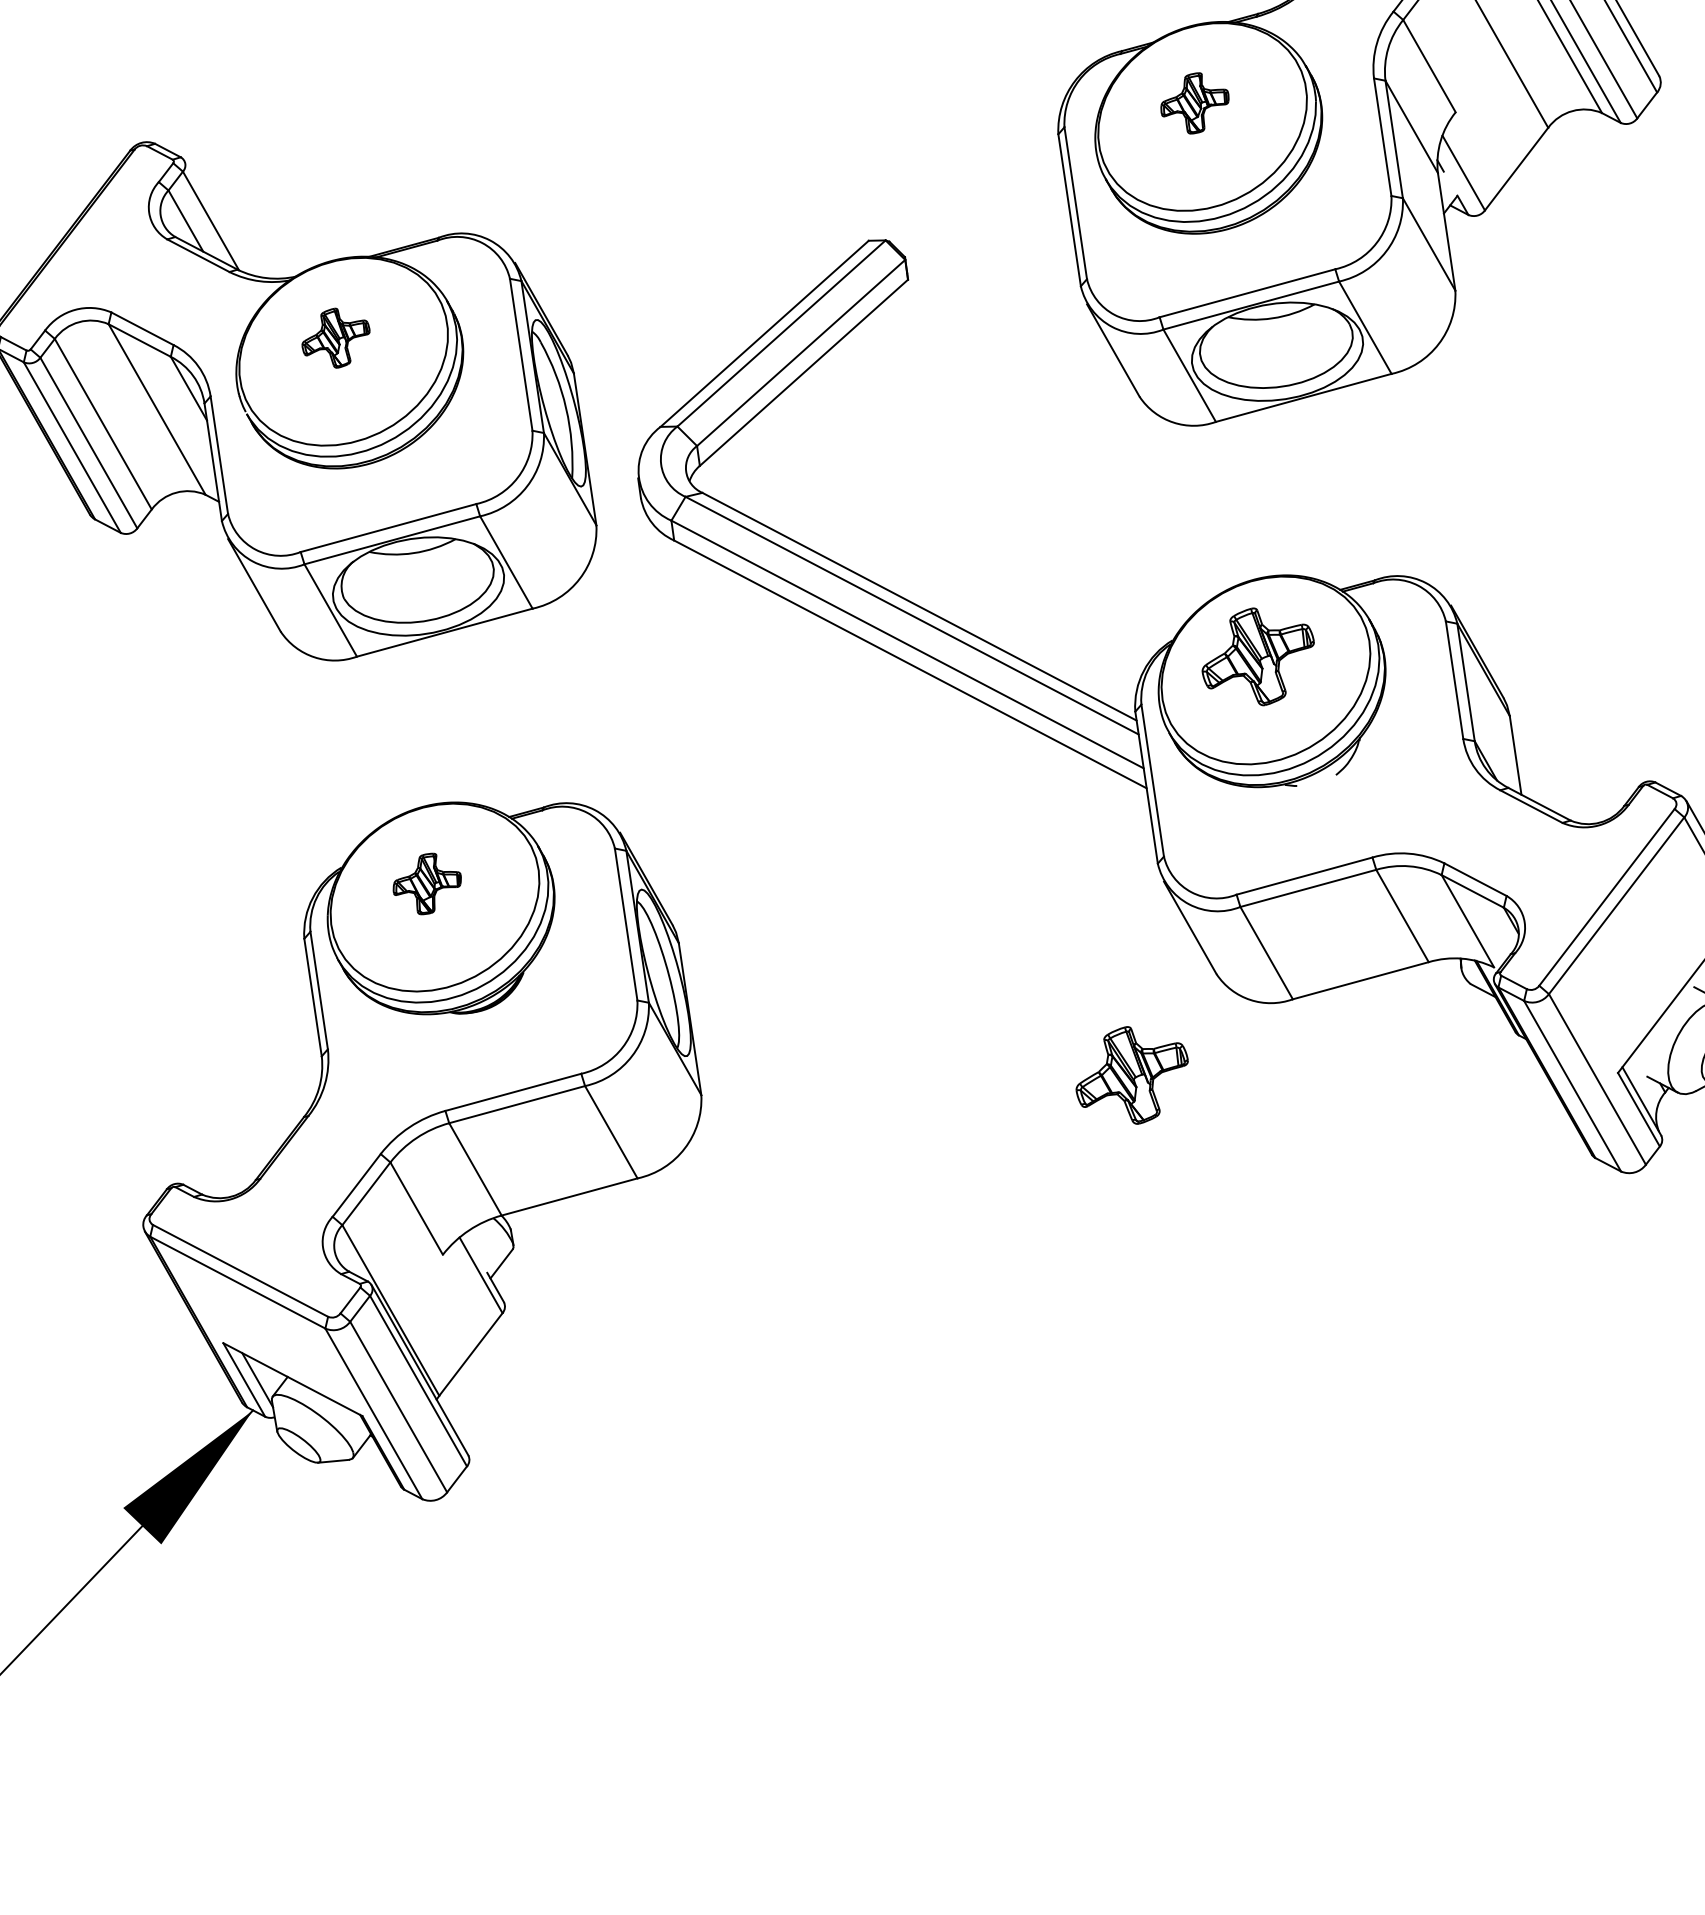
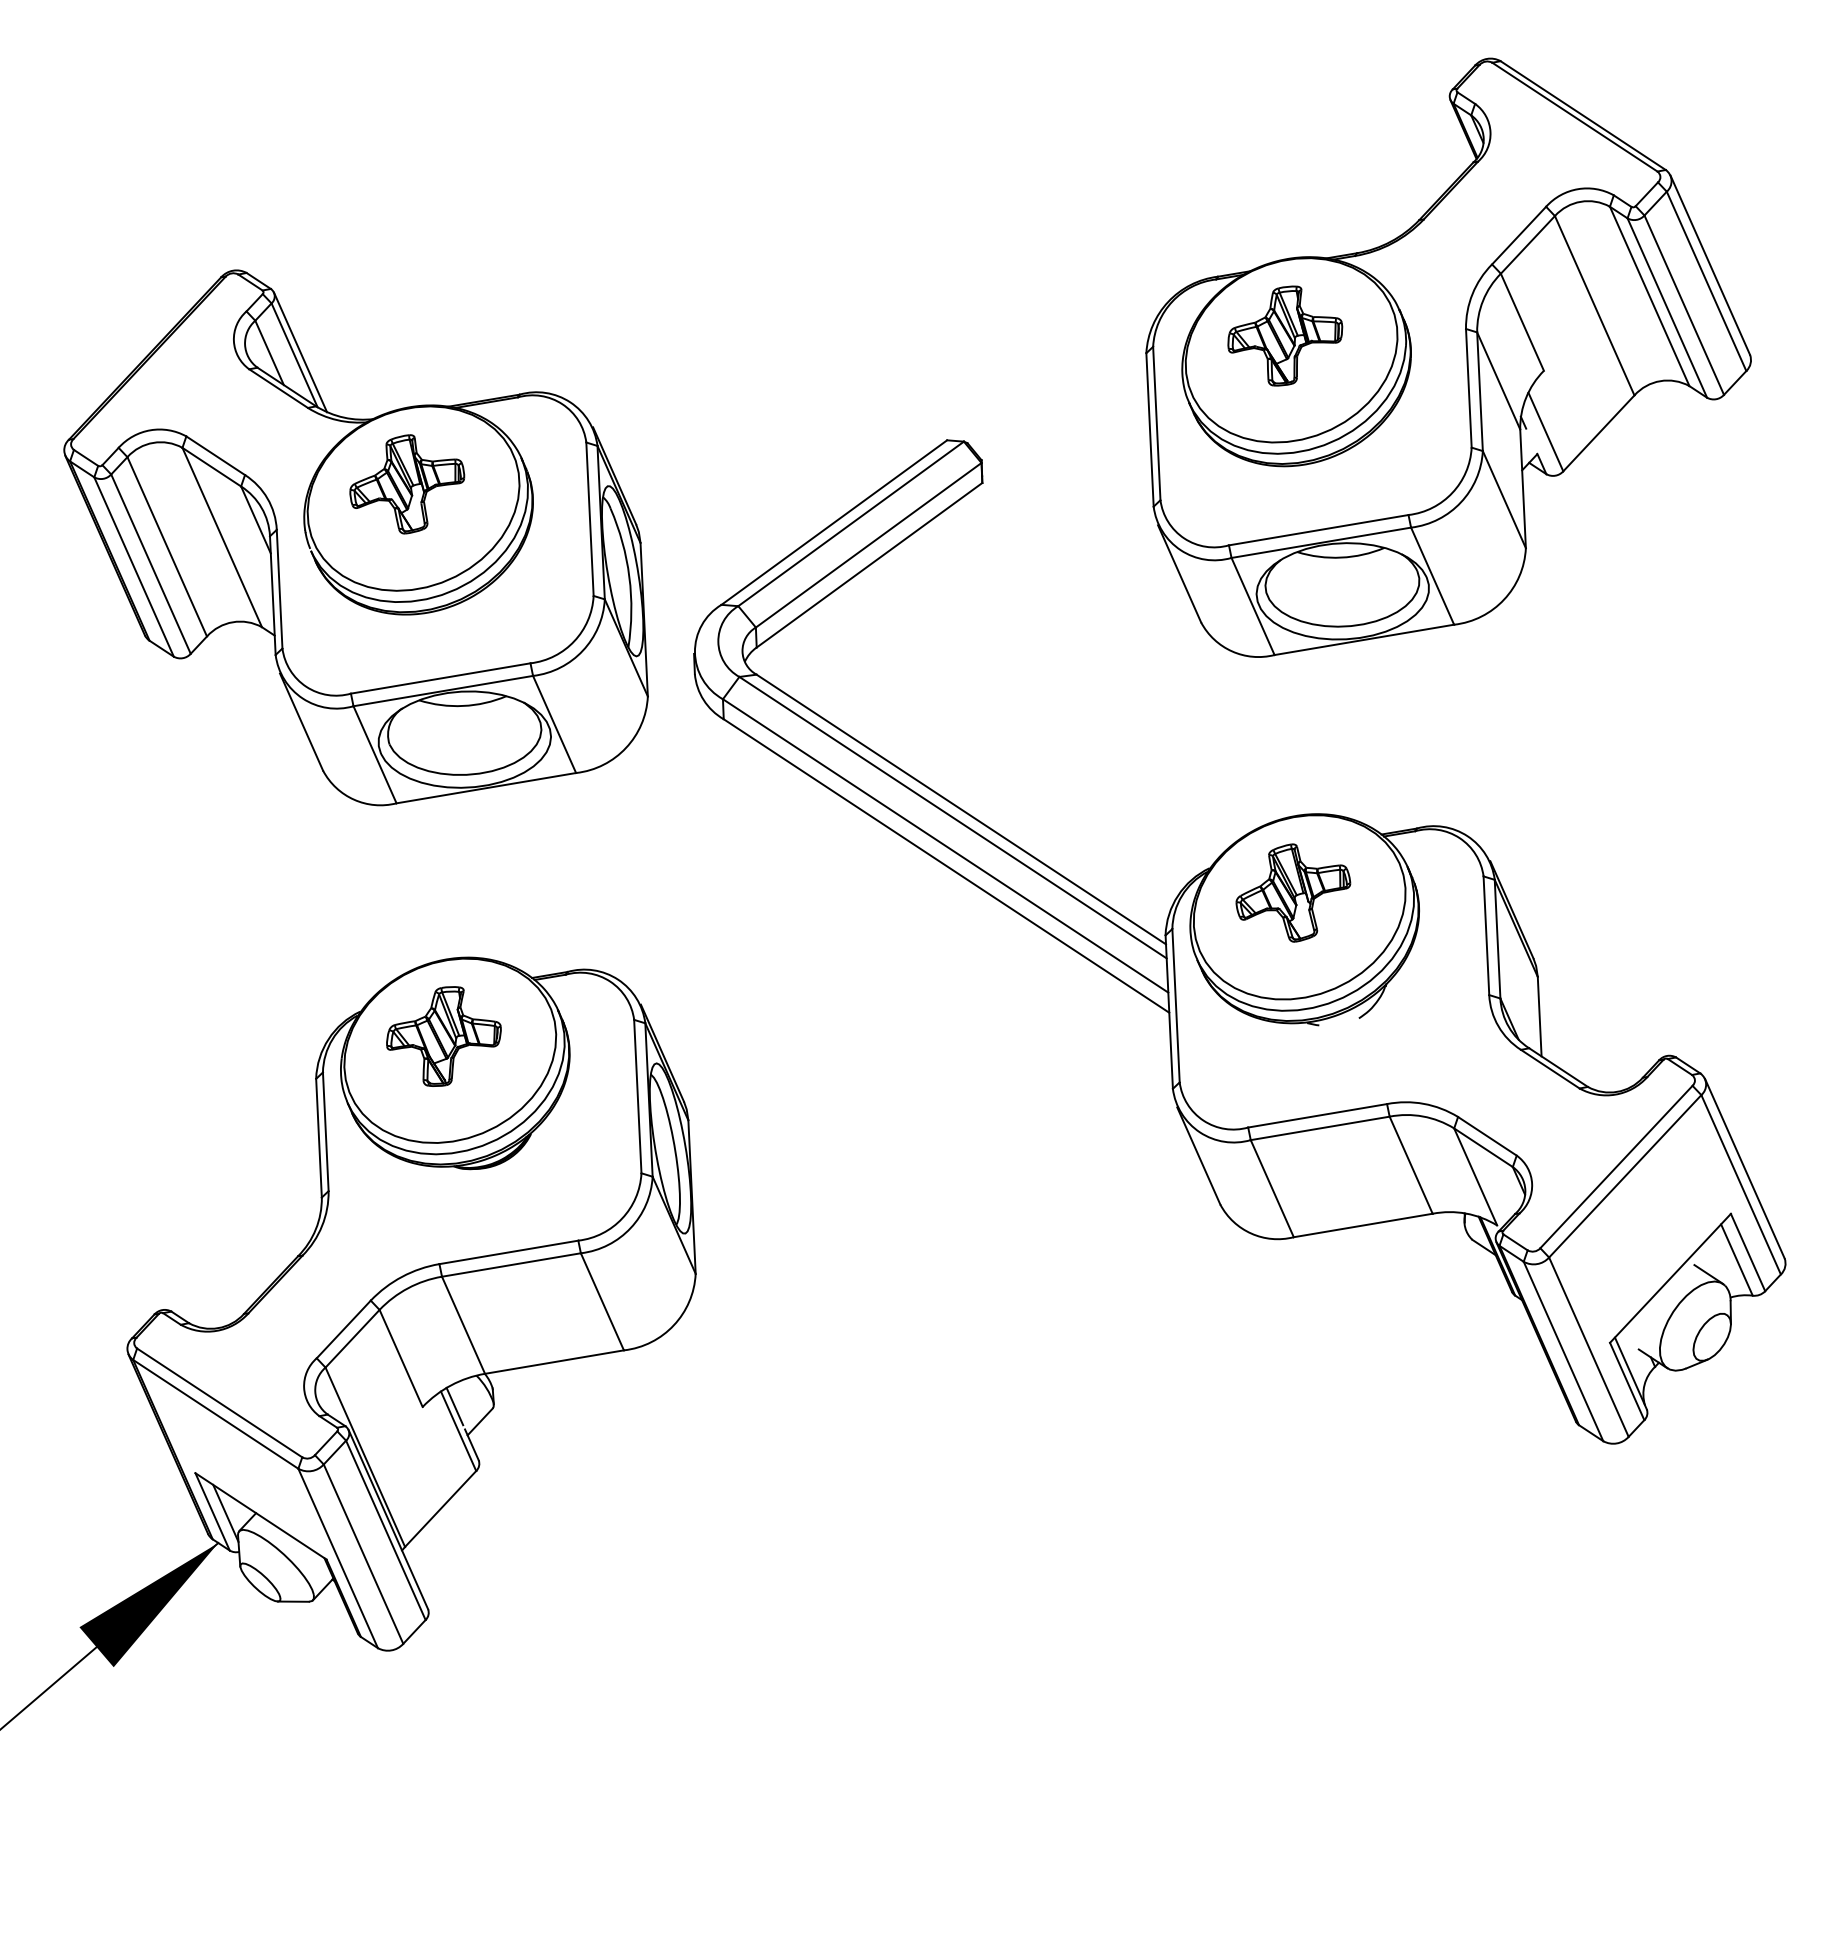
part: (1195, 102) -> (1285, 335), size x1.67
line: (216, 217) -> (300, 352), added
part: (336, 338) -> (407, 484), size x1.67
part: (426, 884) -> (443, 1036), size x1.67
part: (1132, 1074) -> (1126, 1296), removed
line: (474, 1251) -> (454, 1406), added

